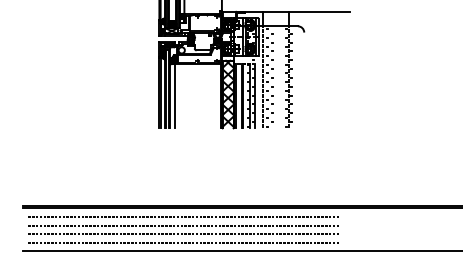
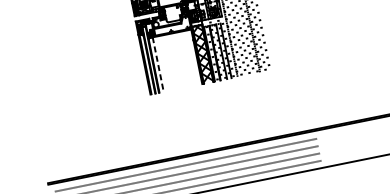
line: (175, 96) -> (158, 64), solid -> dashed

